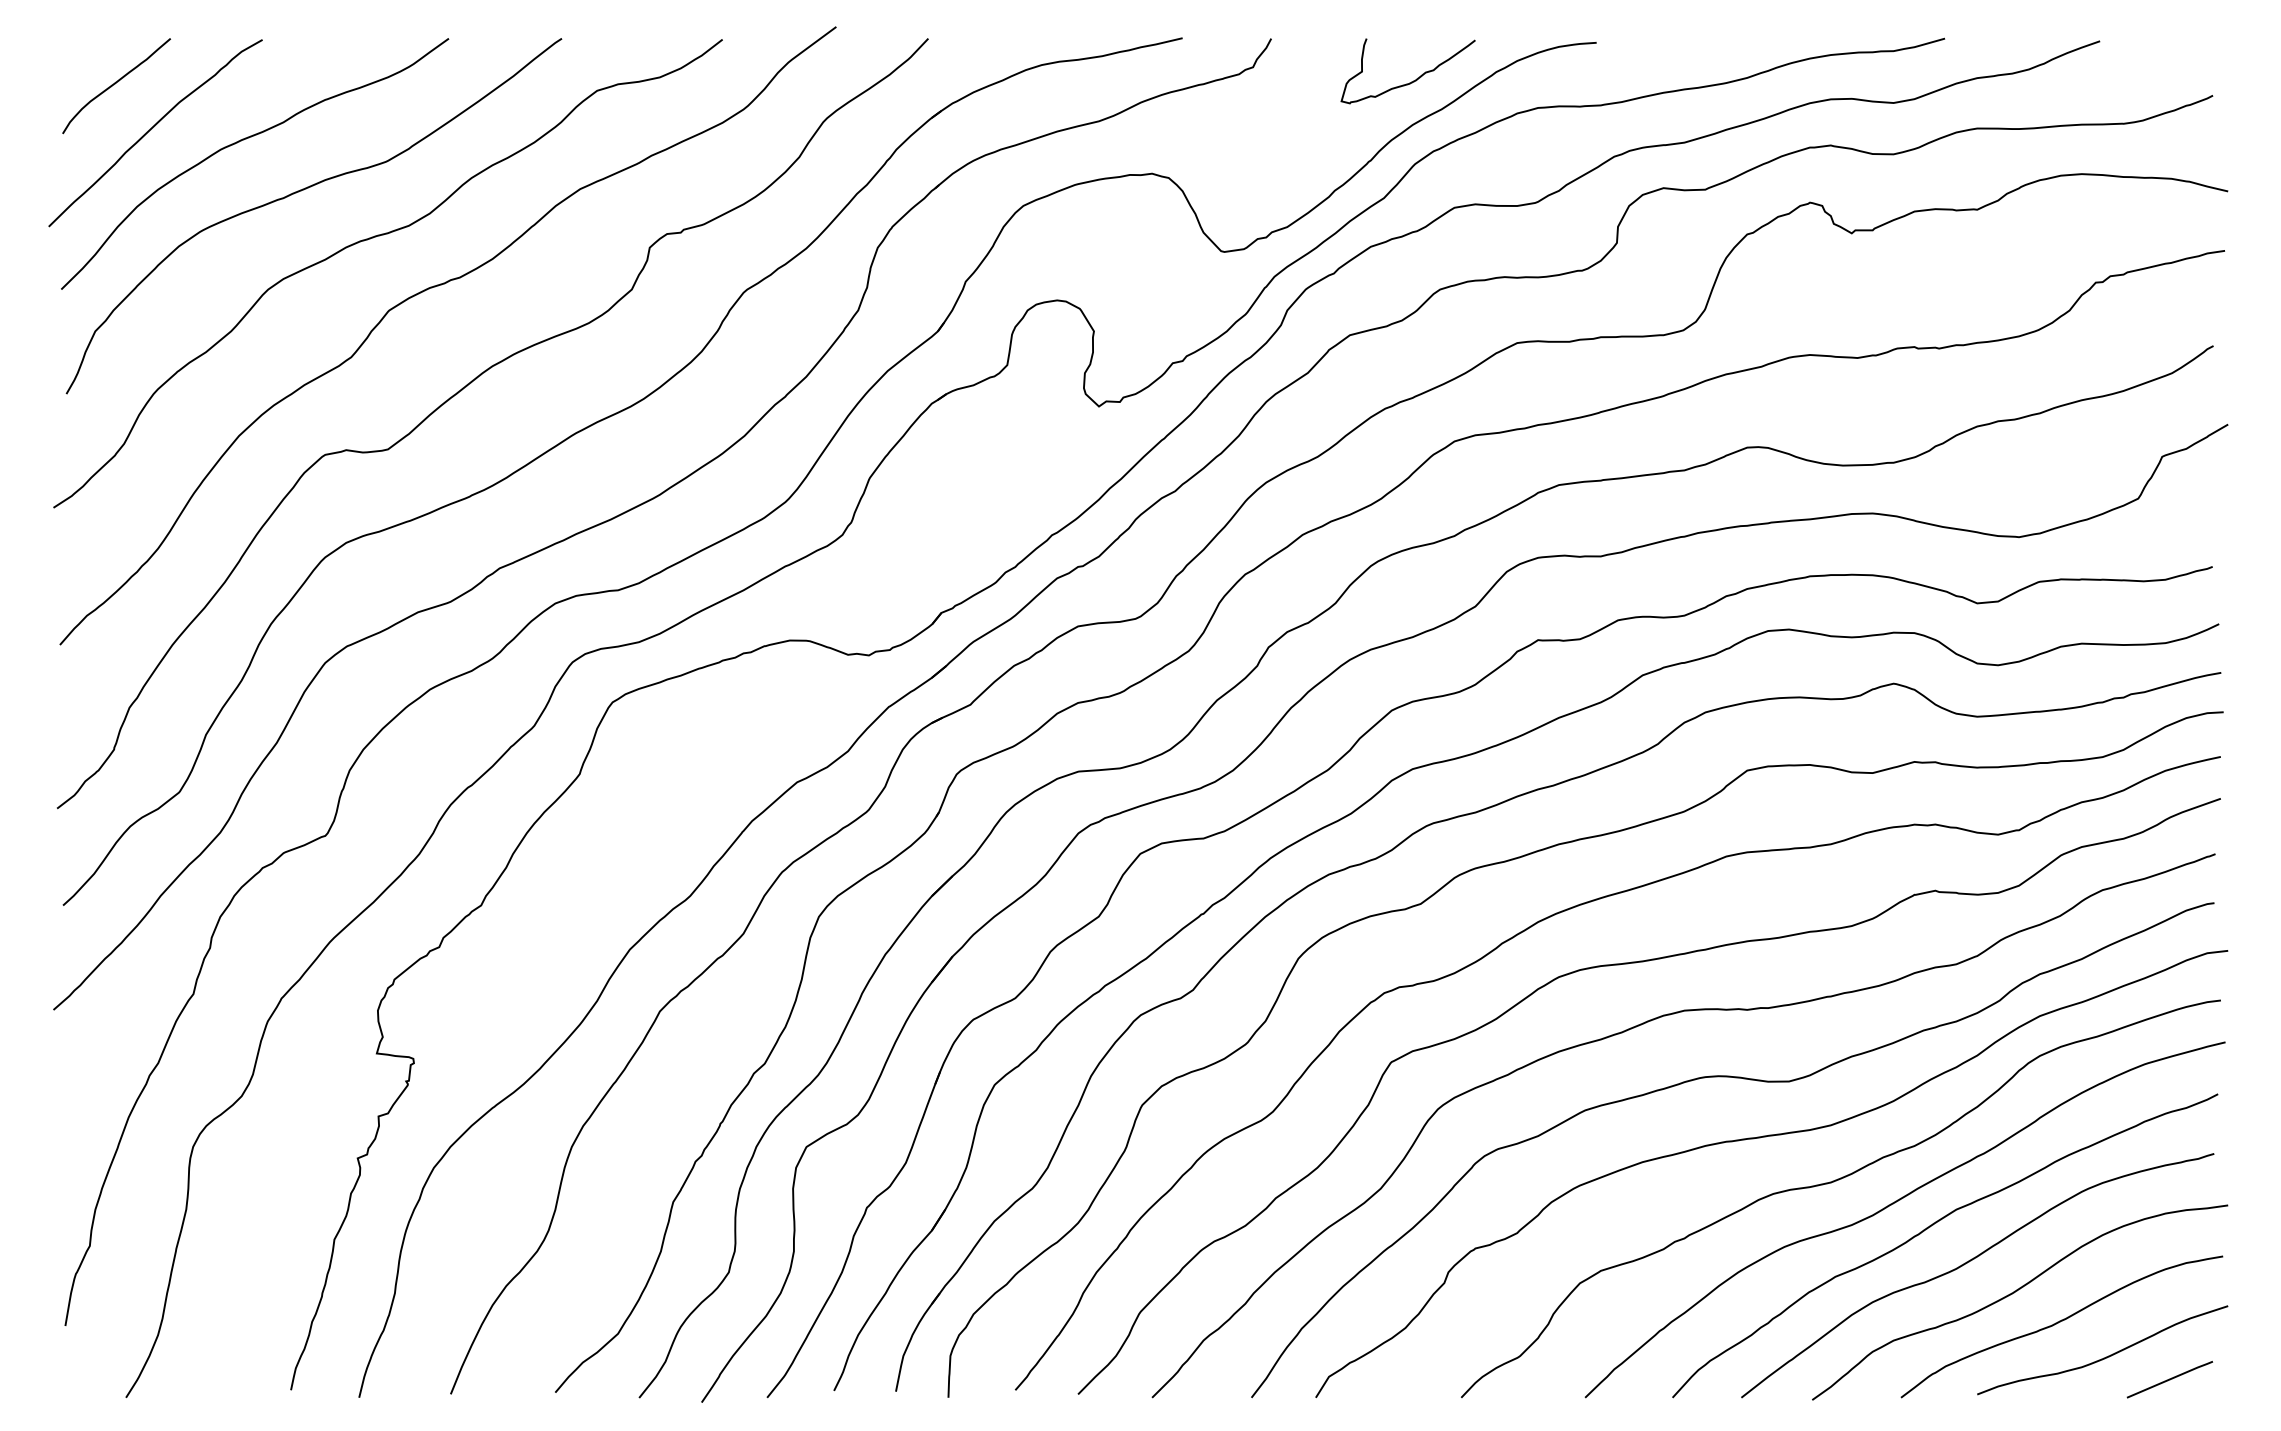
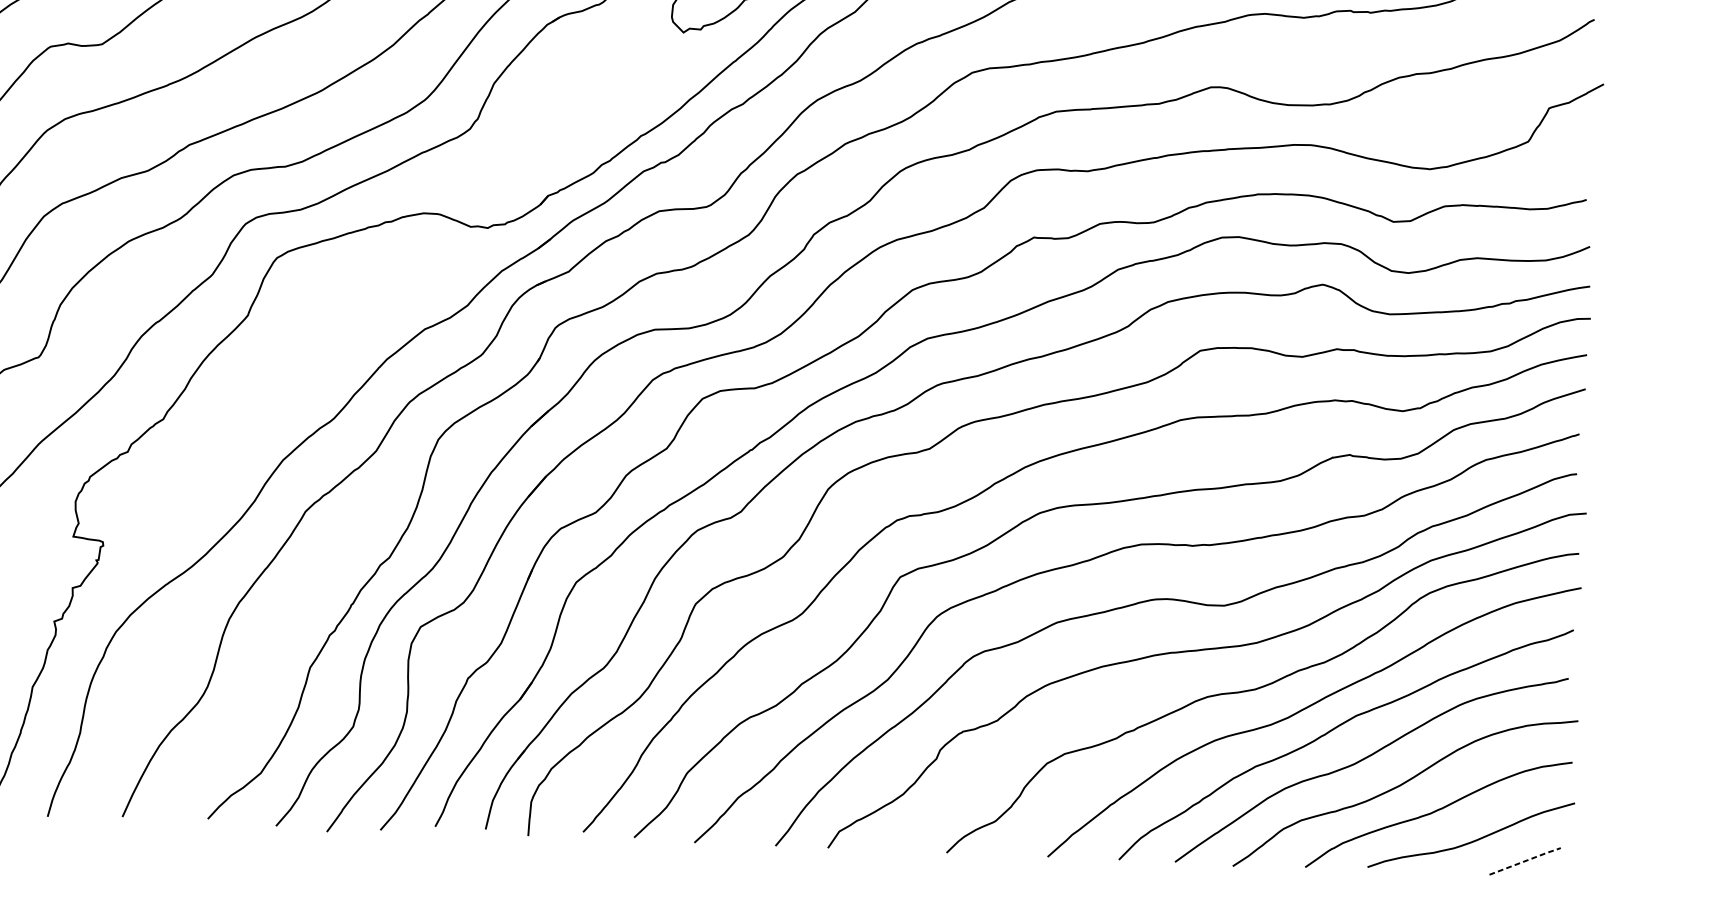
line: (2171, 1378) -> (1526, 860), solid -> dashed

